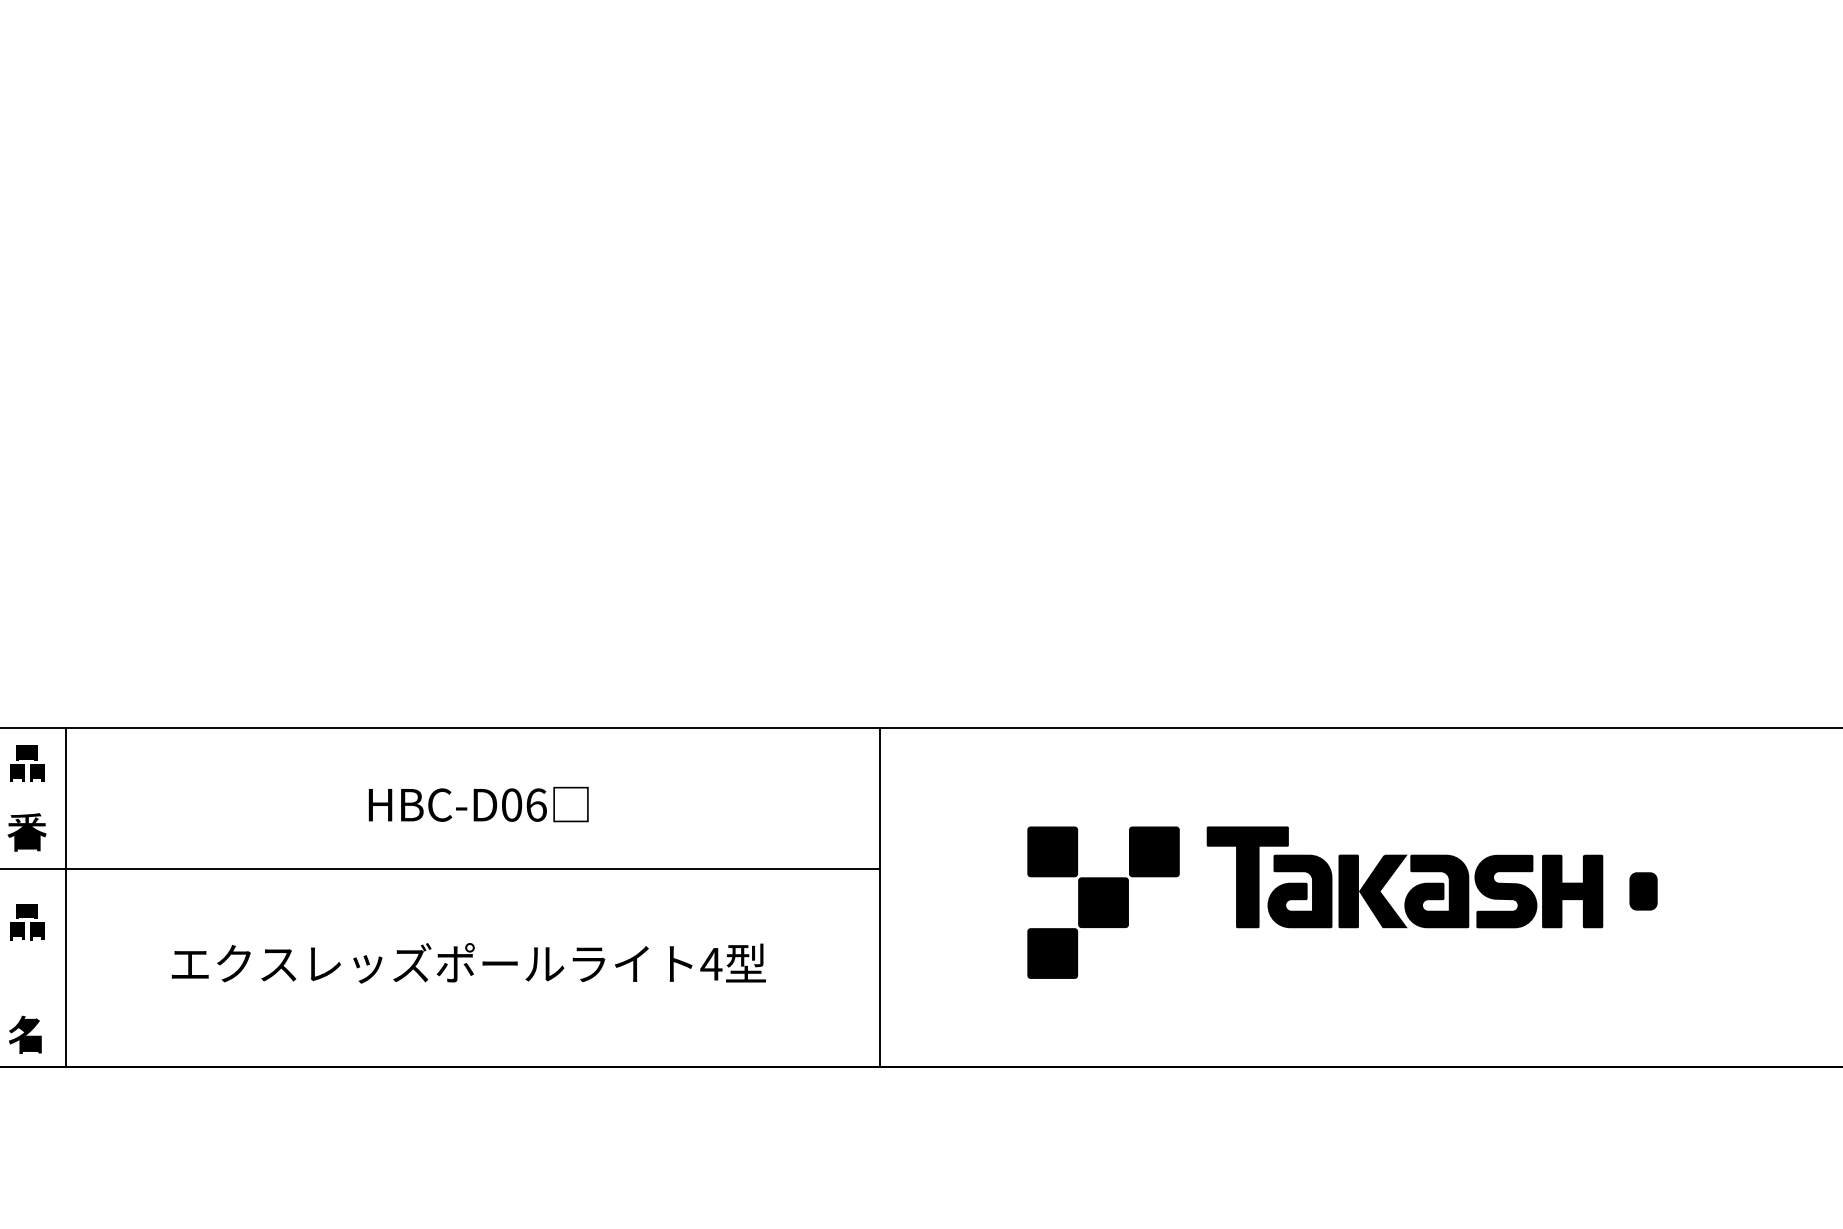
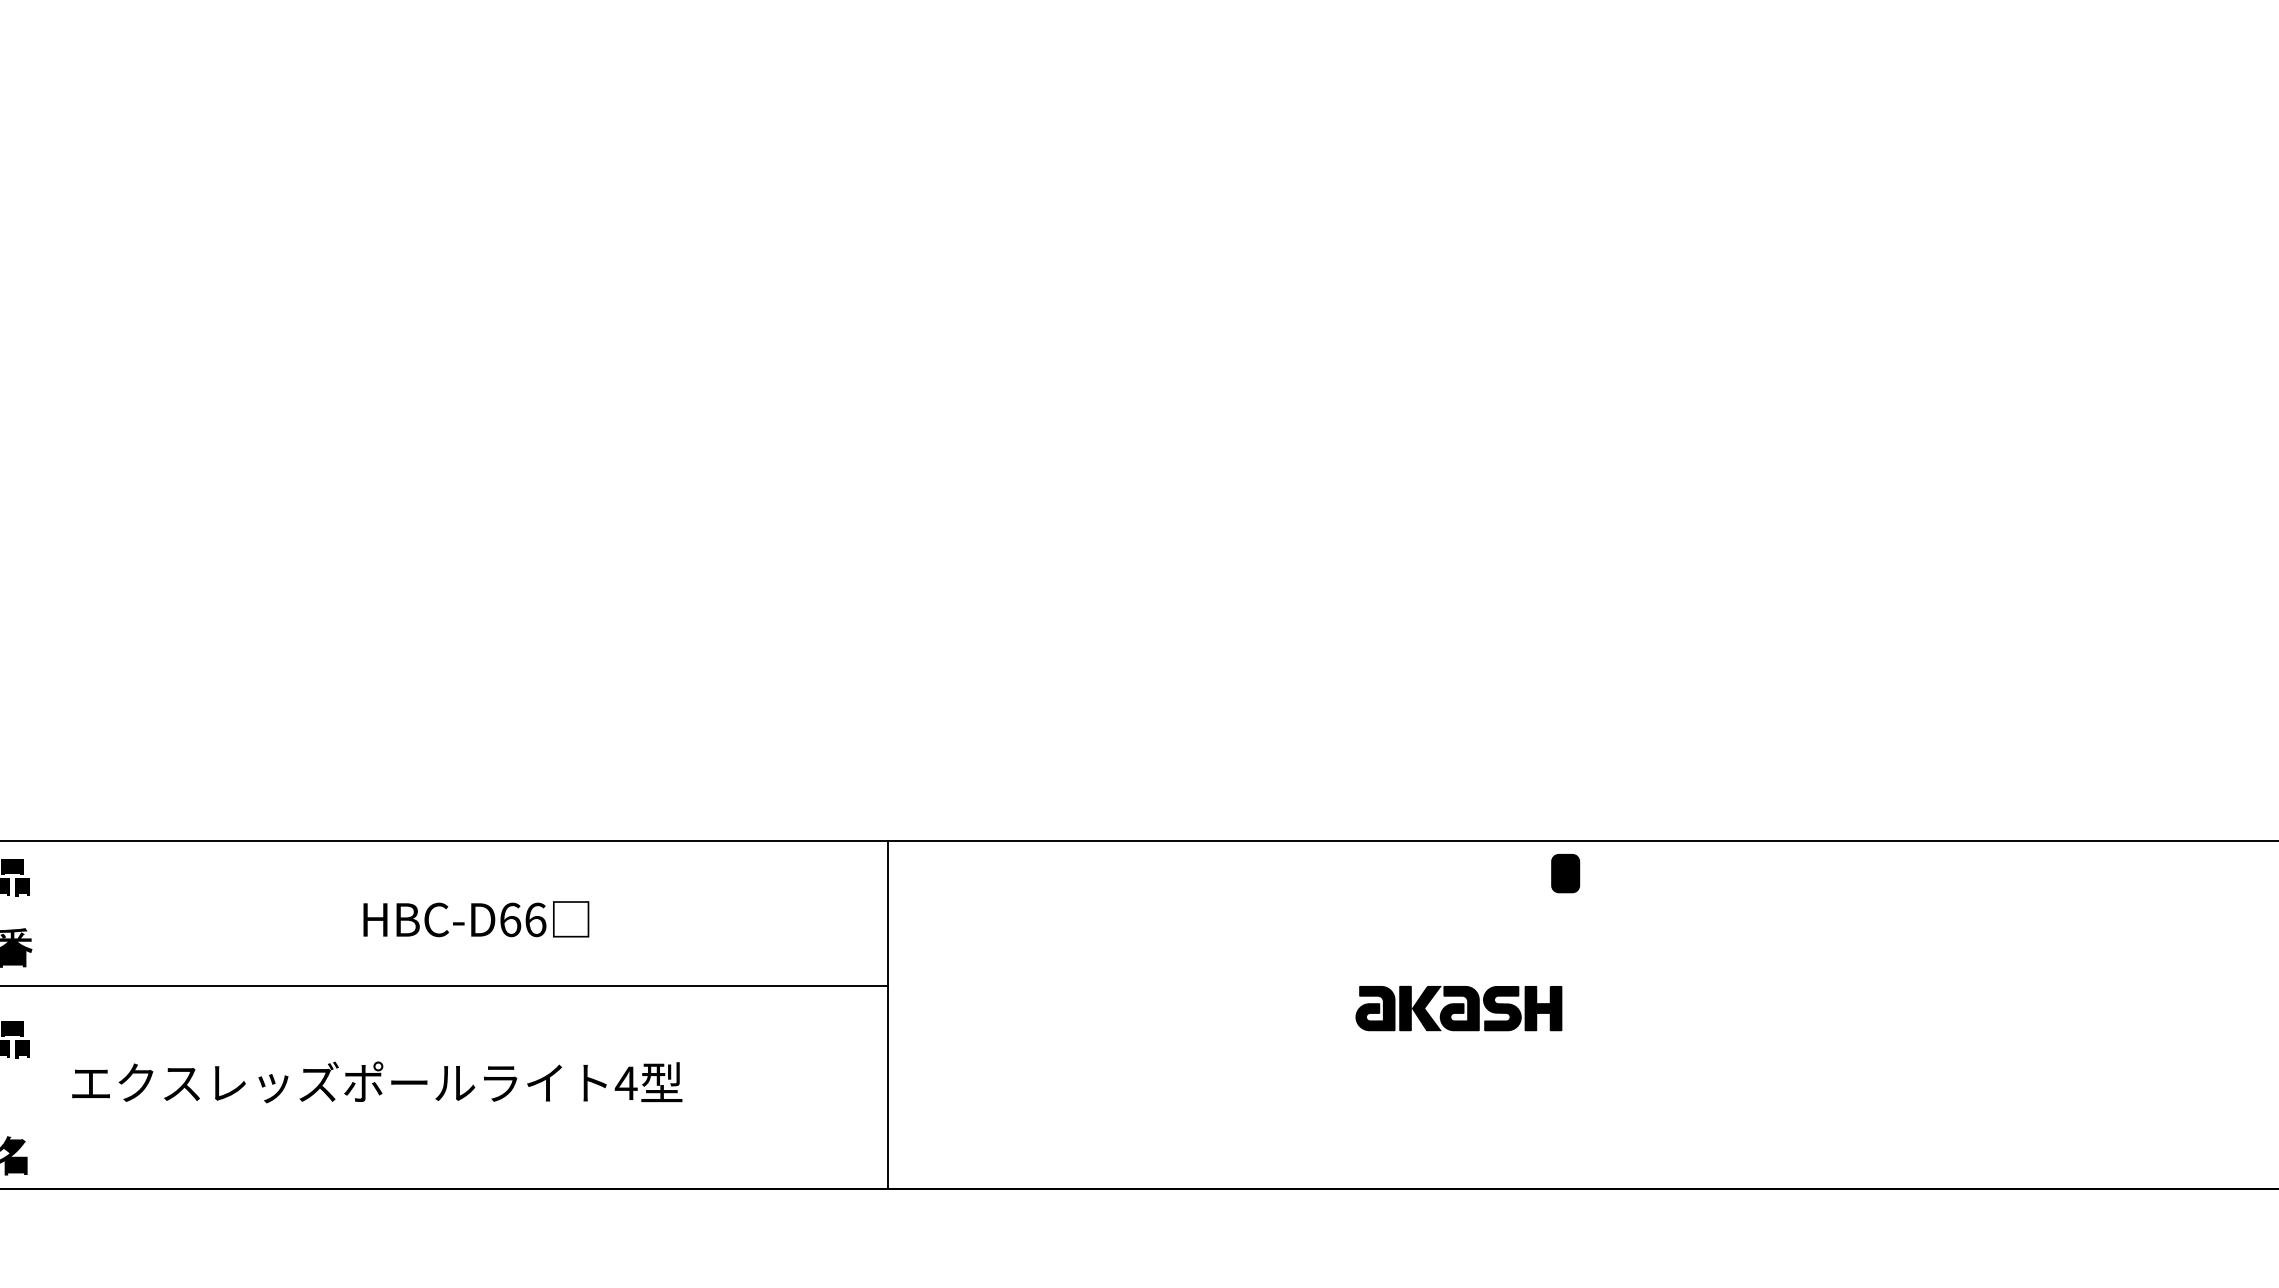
text: (511, 804) -> (510, 919), HBC-D06 -> HBC-D66
fill: (1248, 876) -> (1266, 993), removed
part: (1435, 891) -> (1458, 1008), size x0.6
part: (1643, 891) -> (1565, 873), moved
line: (66, 897) -> (52, 1014), removed
part: (1103, 903) -> (1117, 1020), removed
part: (469, 963) -> (377, 1082), moved

